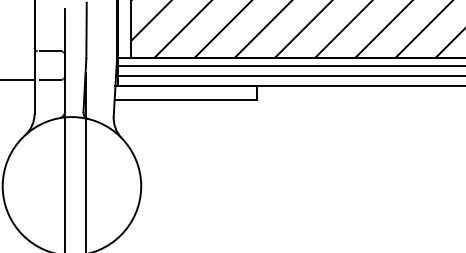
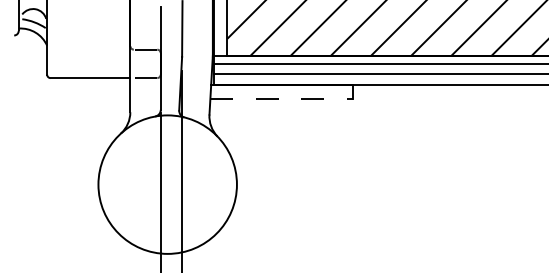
line: (186, 100) -> (282, 98), solid -> dashed

